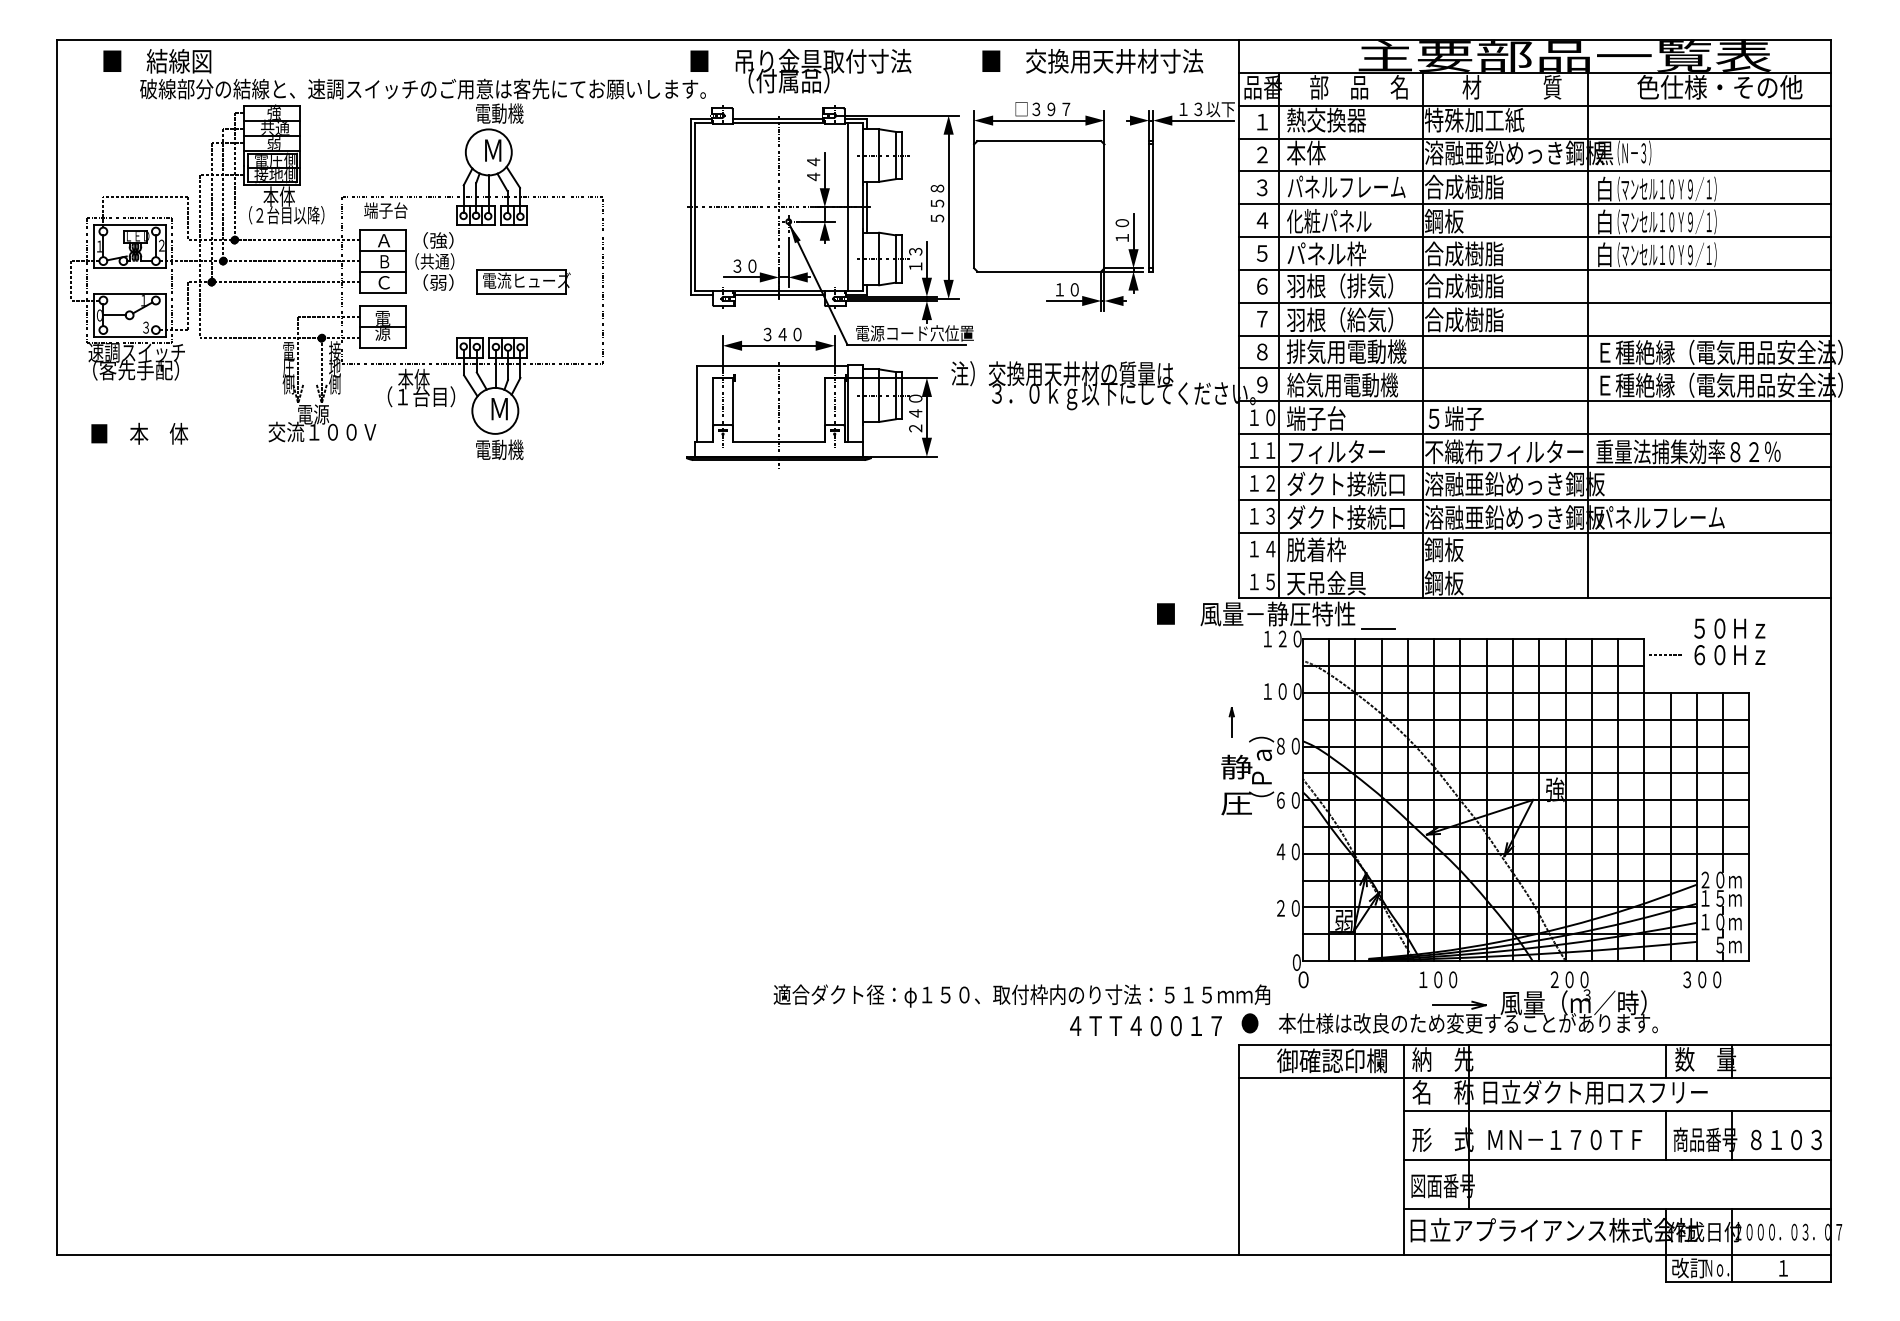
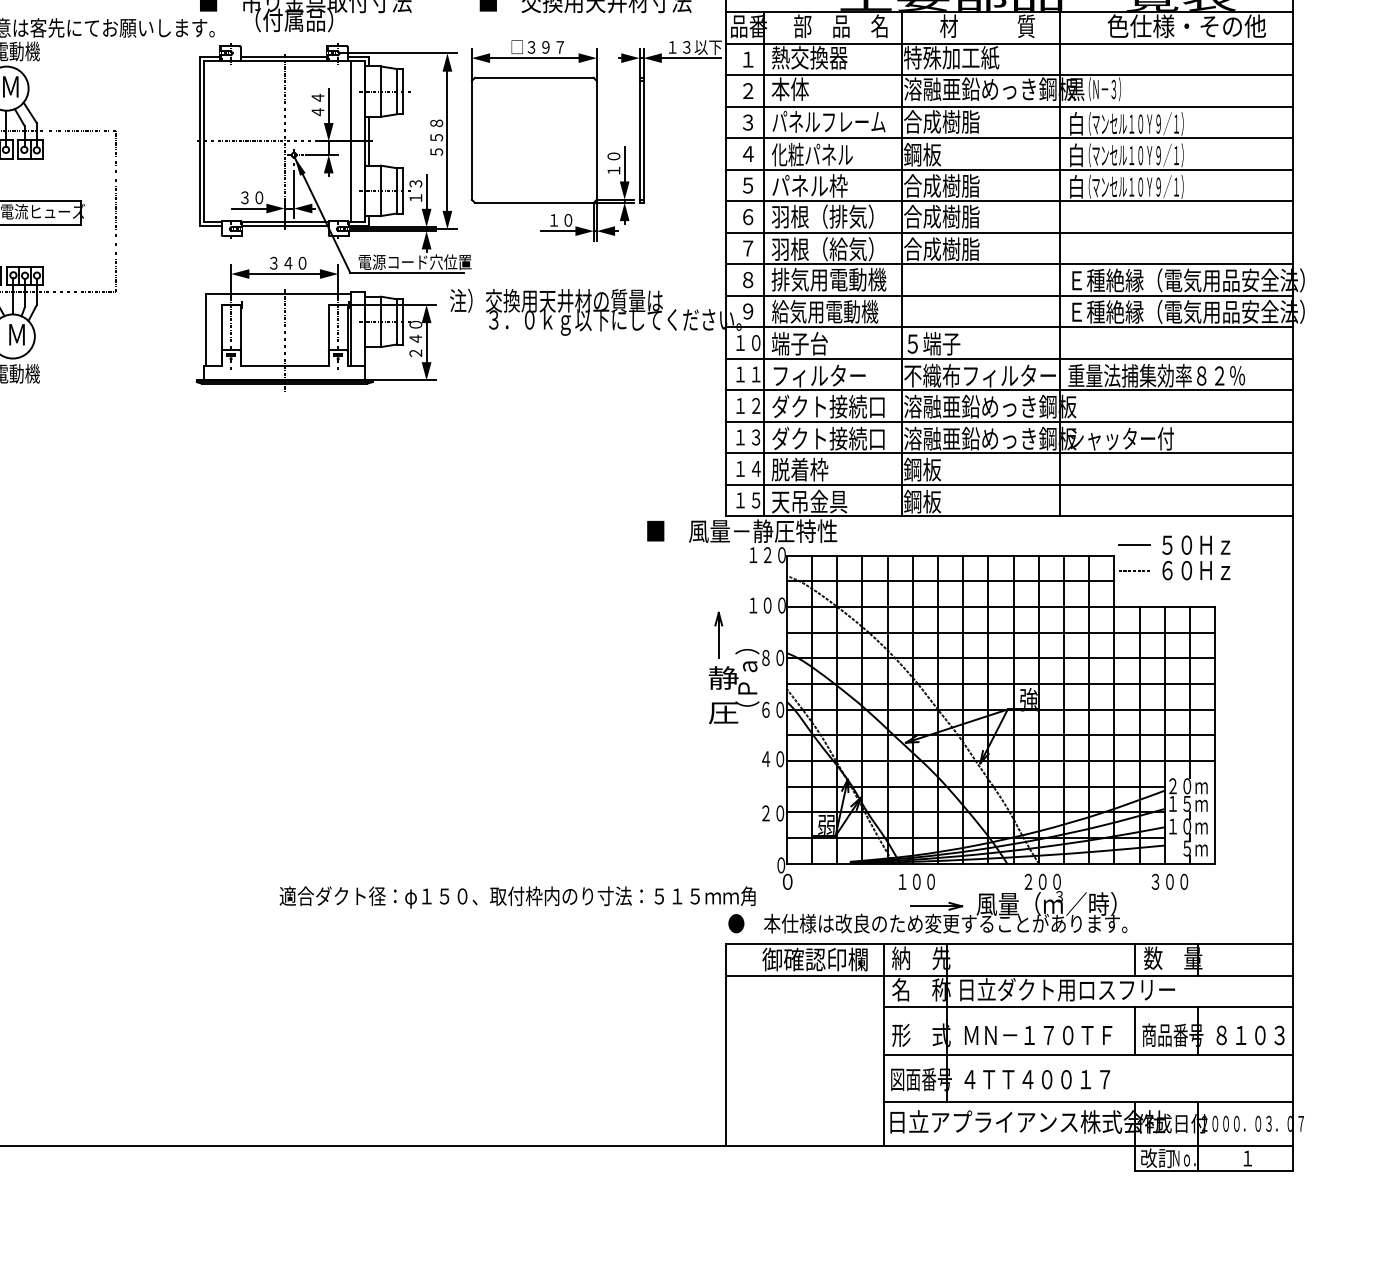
text: (1660, 517) -> (1129, 438), パネルフレーム -> シャッター付
line: (1534, 565) -> (1009, 484), added
line: (1378, 628) -> (1134, 545), moved
part: (1231, 722) -> (718, 635), size x1.67
text: (1145, 1026) -> (1036, 1080), moved

